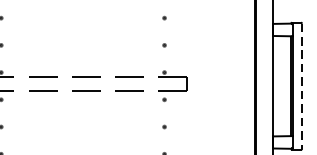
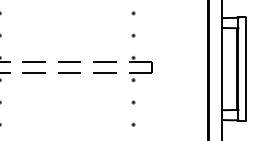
line: (302, 86) -> (246, 69), dashed -> solid

